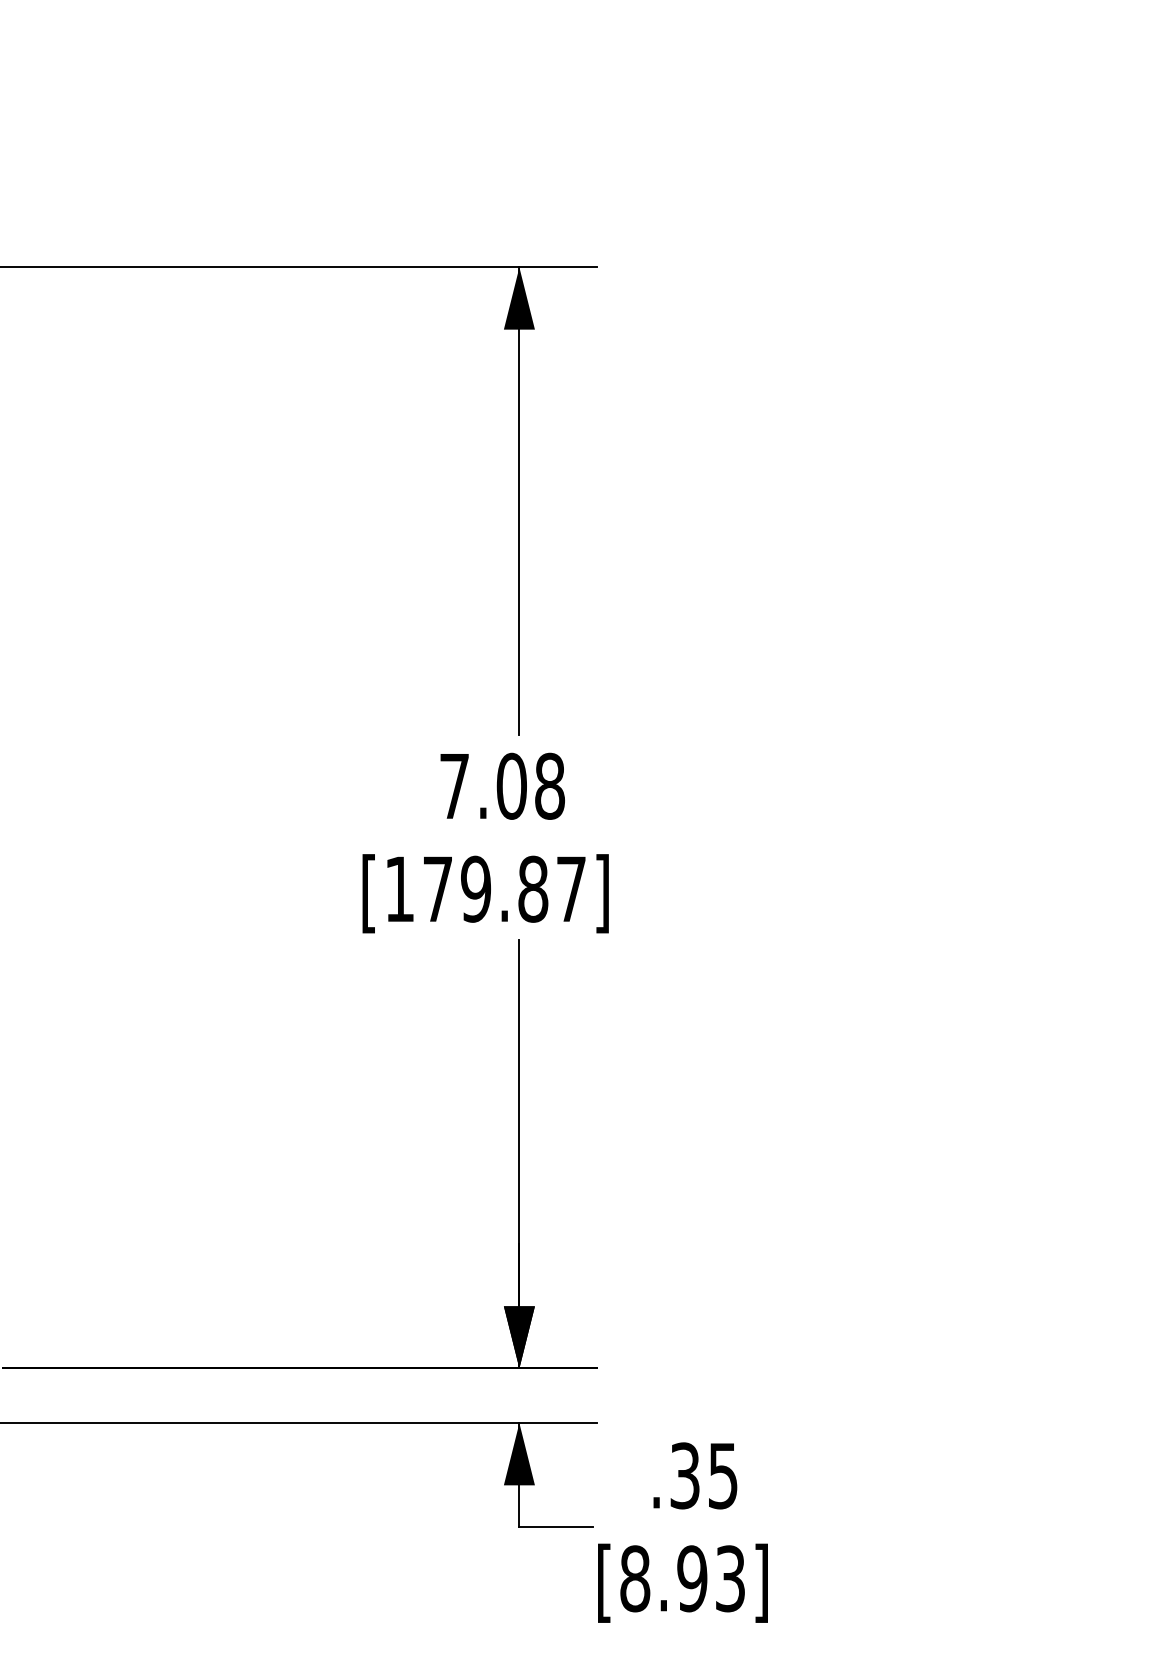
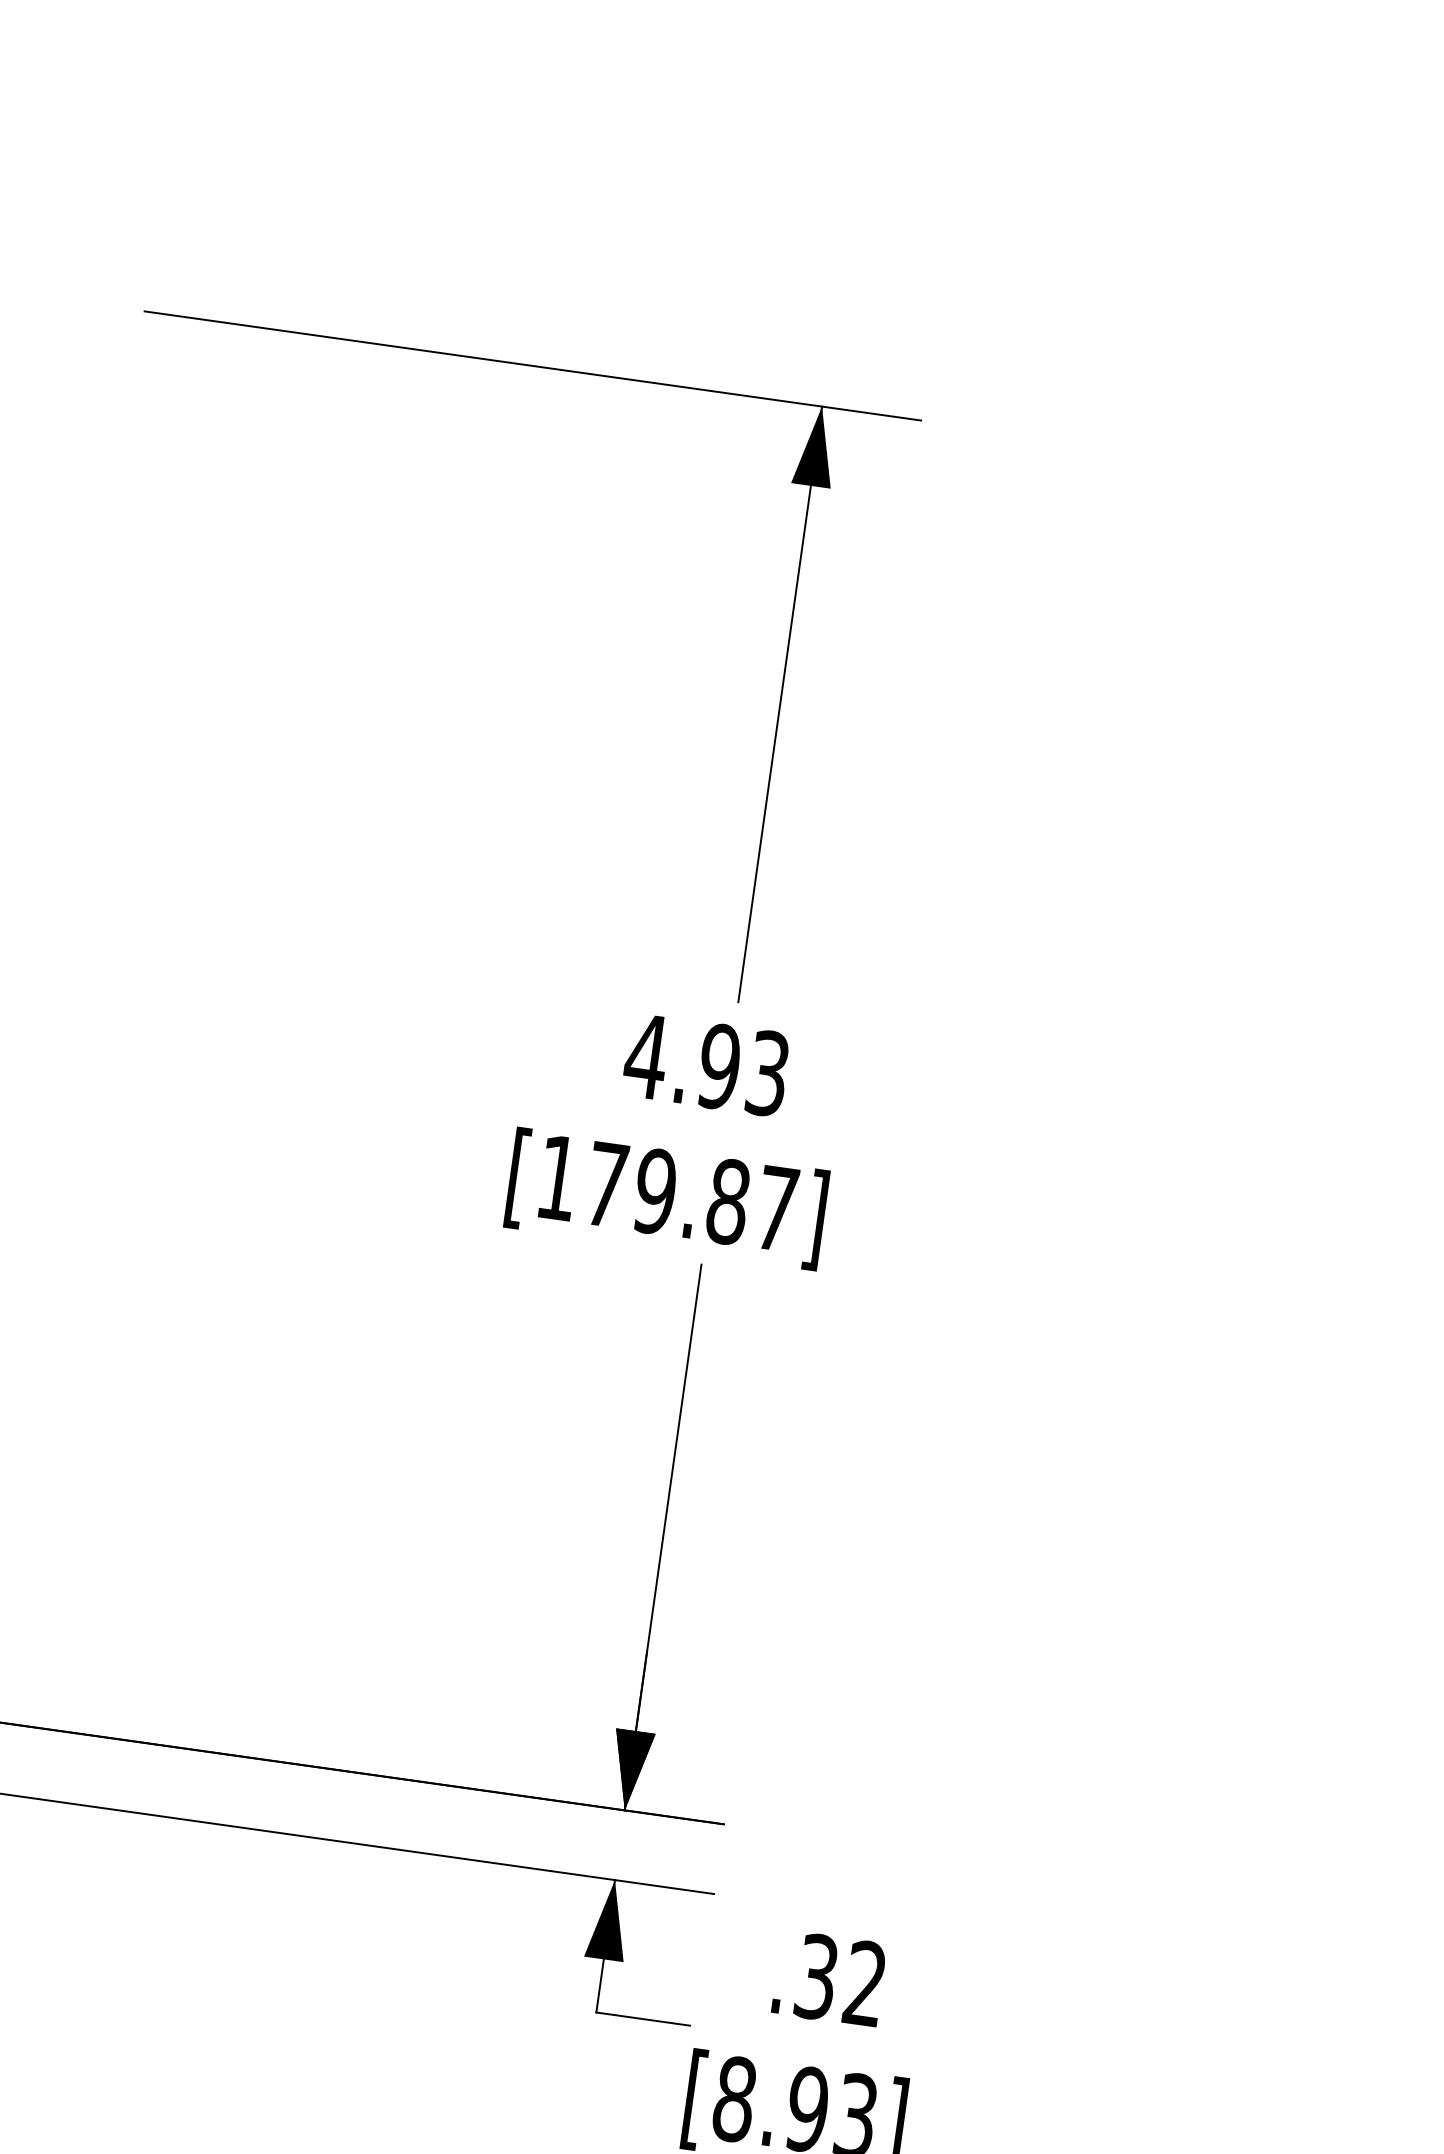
text: (501, 785) -> (706, 1063), 7.08 -> 4.93
text: (722, 1475) -> (864, 1983), .35 -> .32

